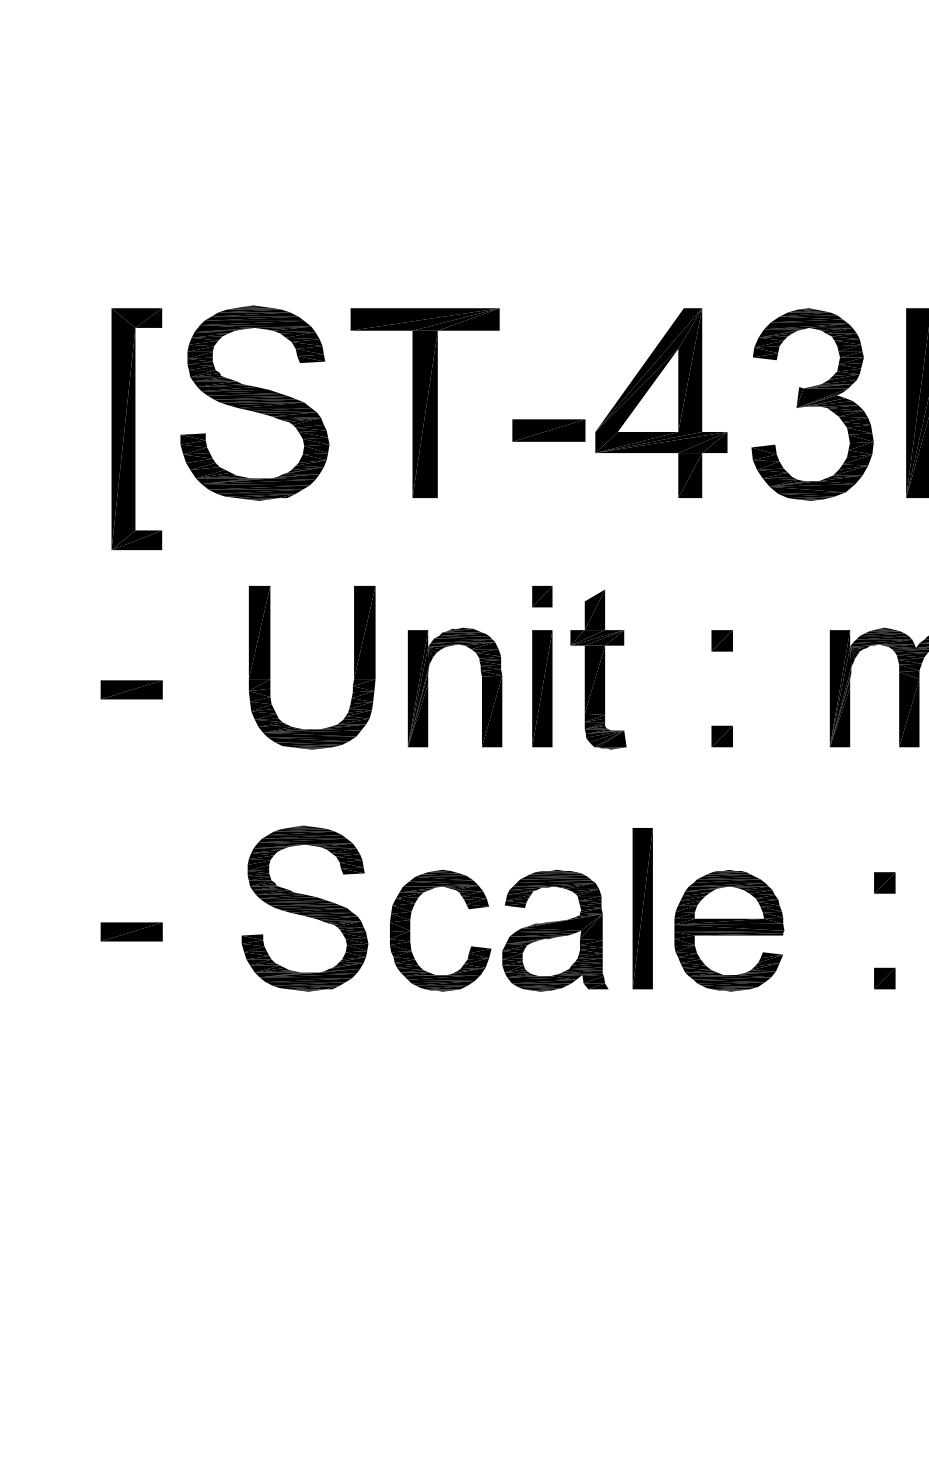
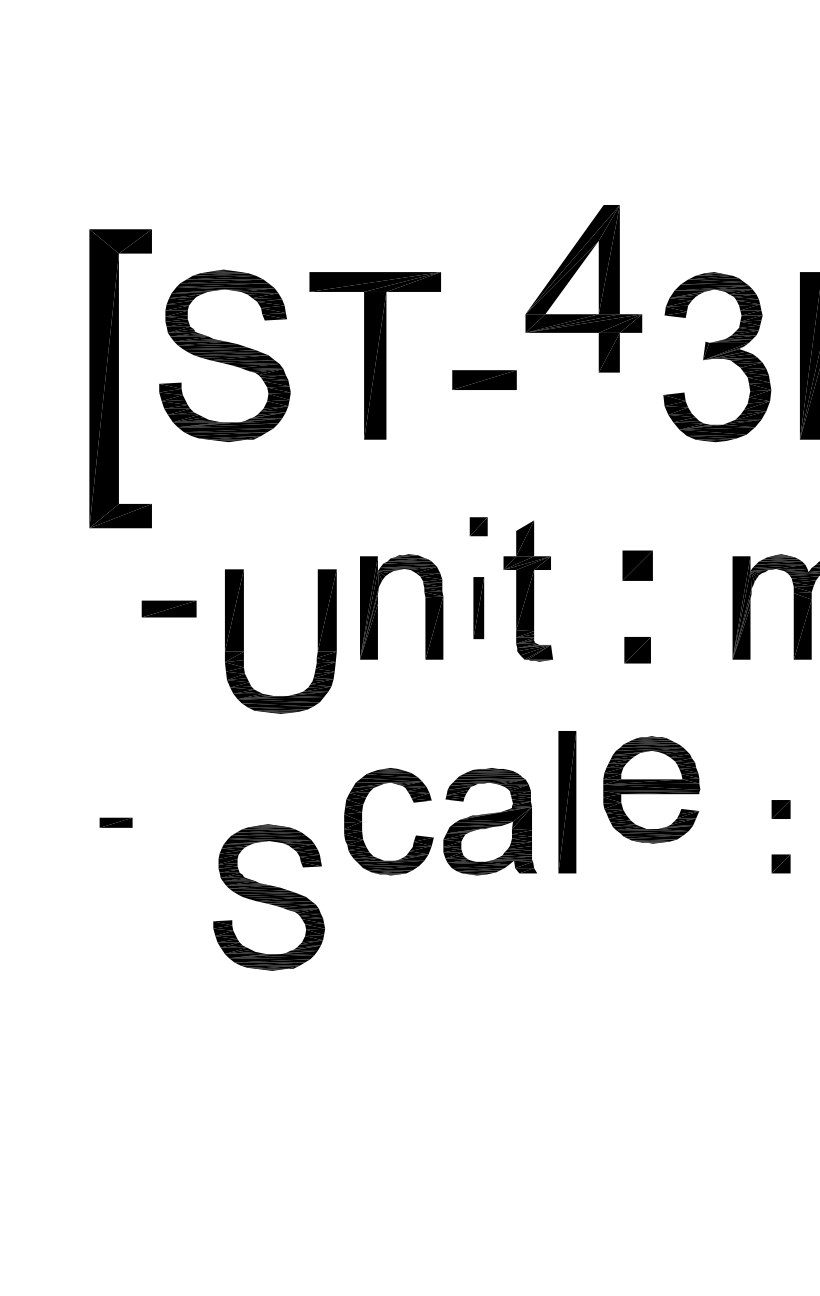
part: (661, 402) -> (583, 288), moved
part: (136, 429) -> (120, 379), size x1.4
part: (721, 640) -> (636, 565), size x1.6
part: (270, 667) -> (244, 641), moved
part: (542, 688) -> (478, 607), size x0.6
part: (131, 689) -> (168, 608), moved
part: (721, 736) -> (636, 650), size x1.4
part: (884, 882) -> (780, 809), moved
part: (304, 908) -> (268, 897), moved
part: (729, 930) -> (651, 789), moved
part: (131, 931) -> (115, 822), size x0.6

